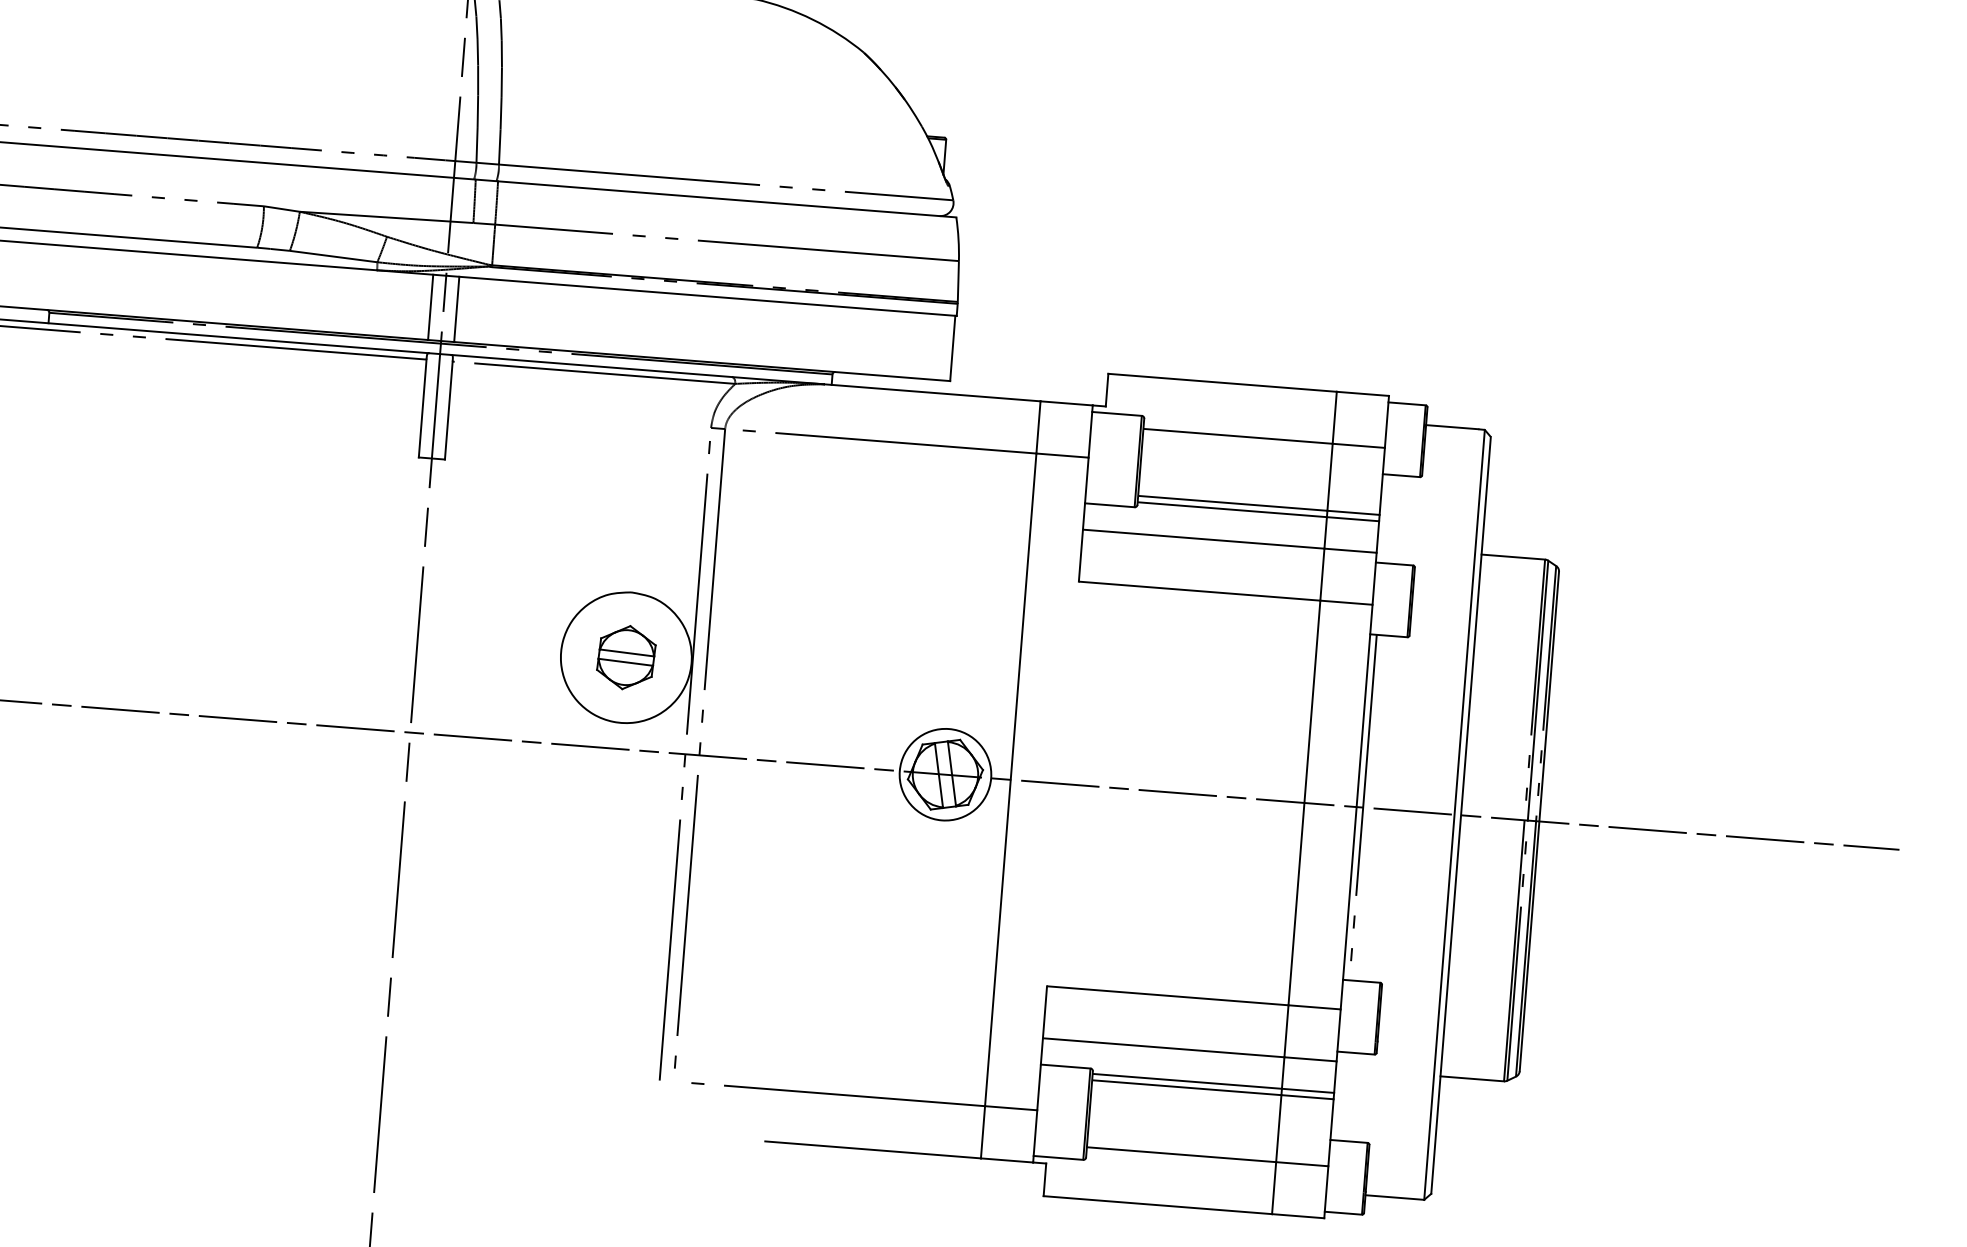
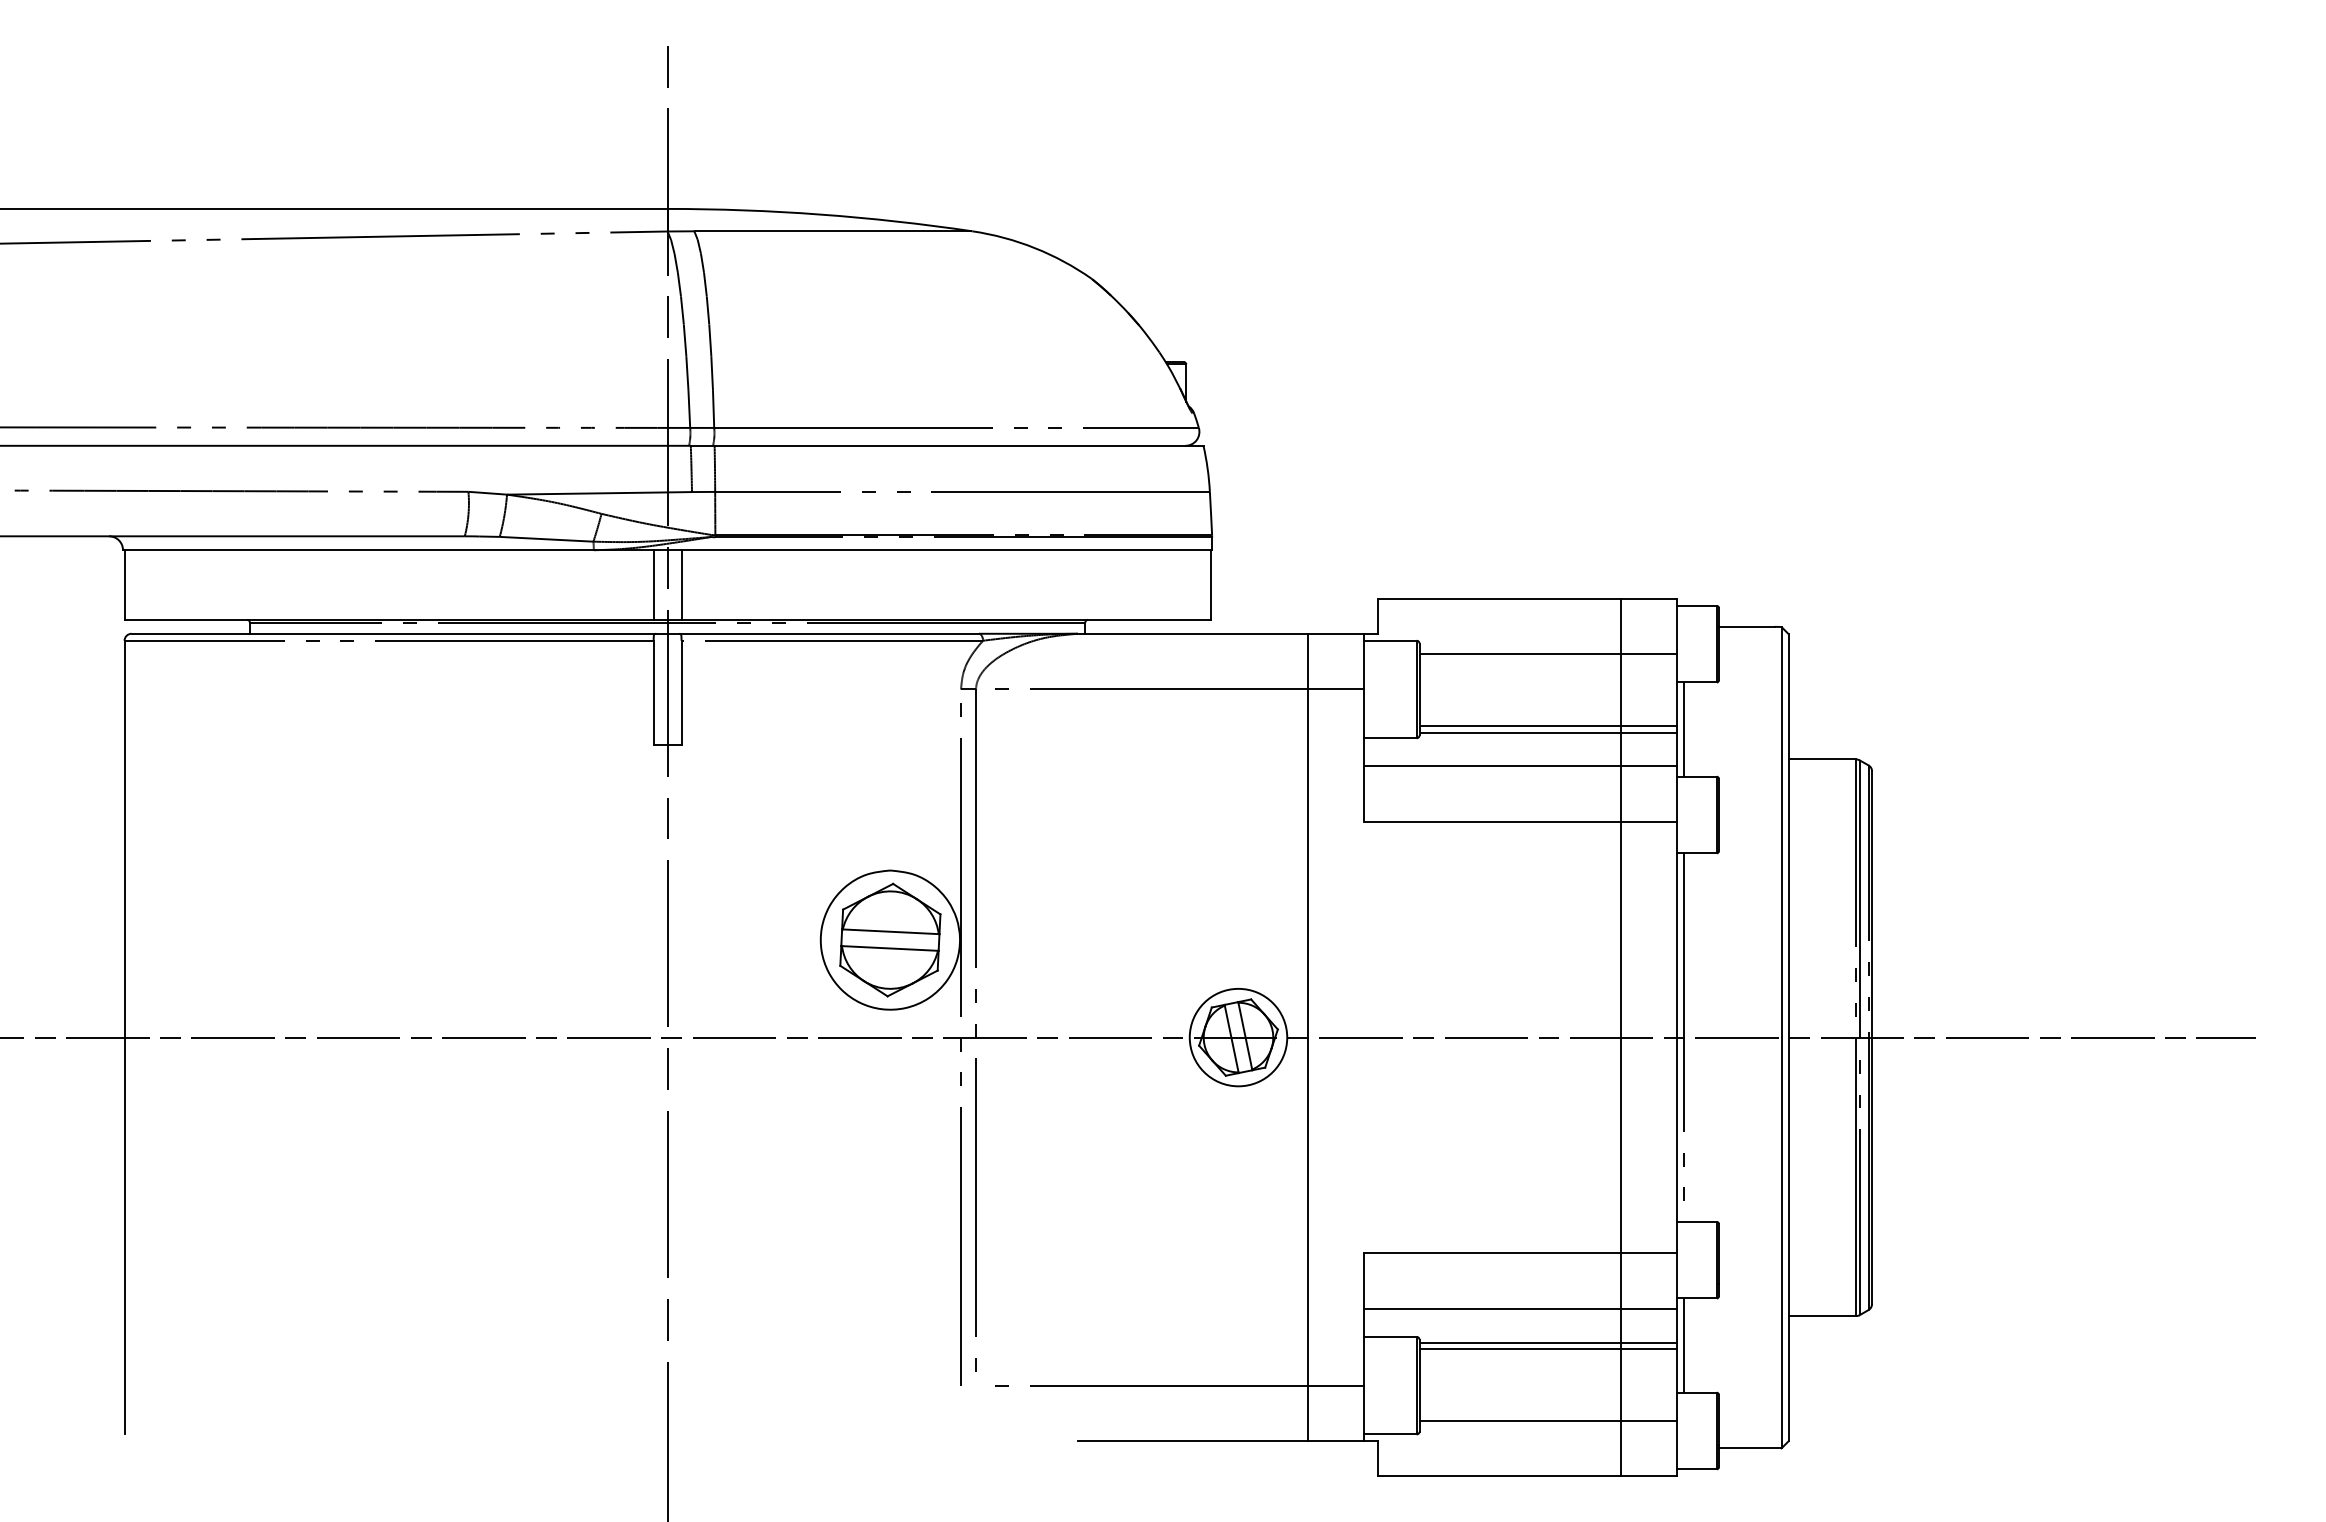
line: (1386, 518) -> (1684, 729), added
part: (626, 657) -> (890, 939), size x1.67
line: (1340, 1096) -> (1684, 1345), added

